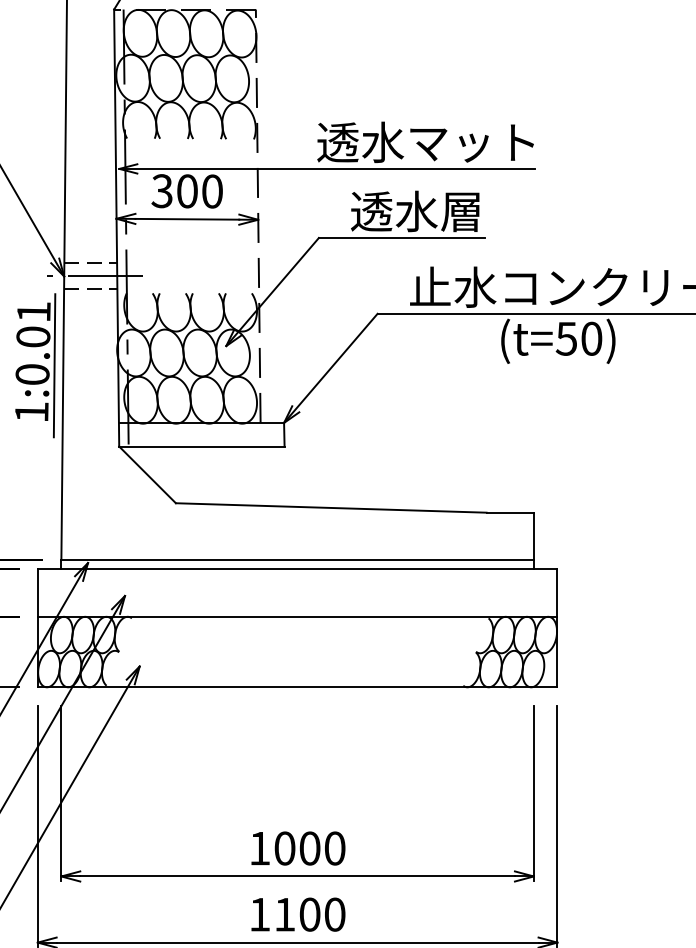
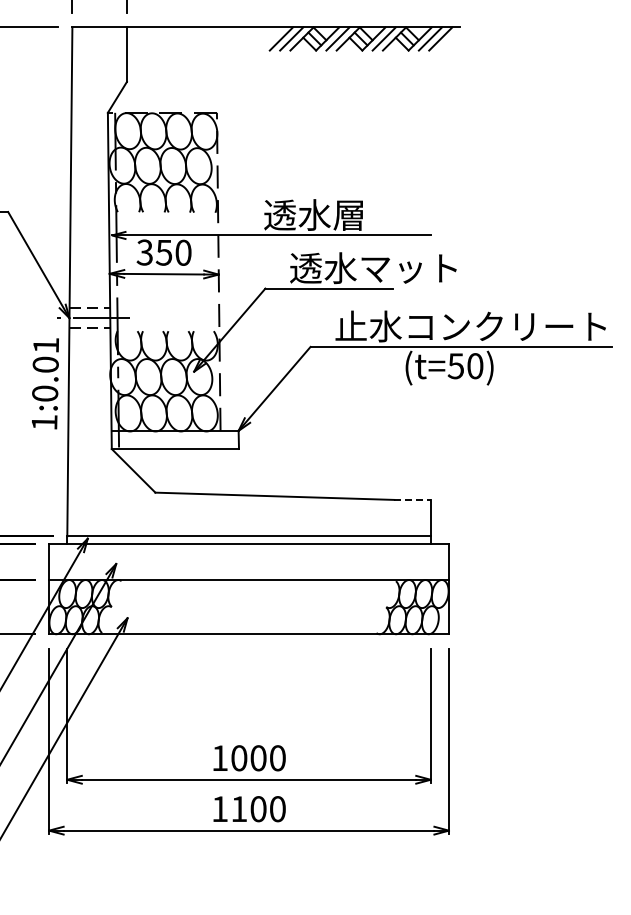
text: (469, 142) -> (381, 215), 透水マット -> 透水層
text: (186, 191) -> (163, 252), 300 -> 350
text: (503, 211) -> (407, 268), 透水層 -> 透水マット
line: (53, 365) -> (61, 386), removed
line: (511, 512) -> (413, 499), solid -> dashed

